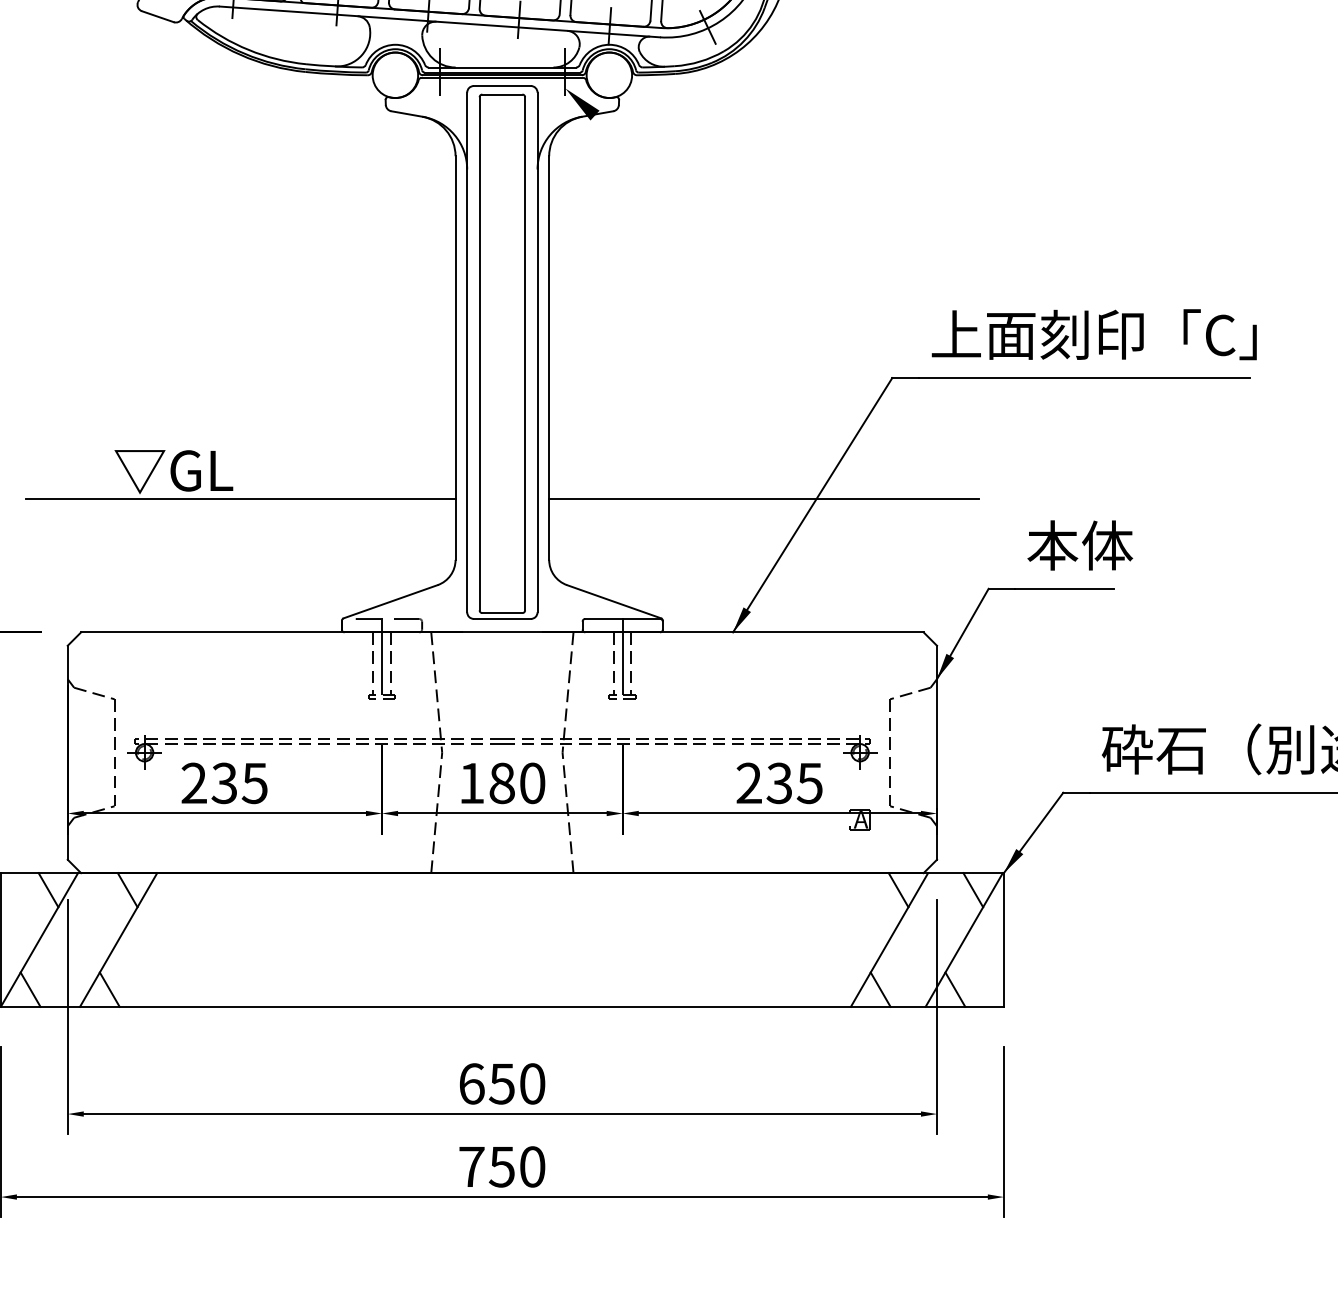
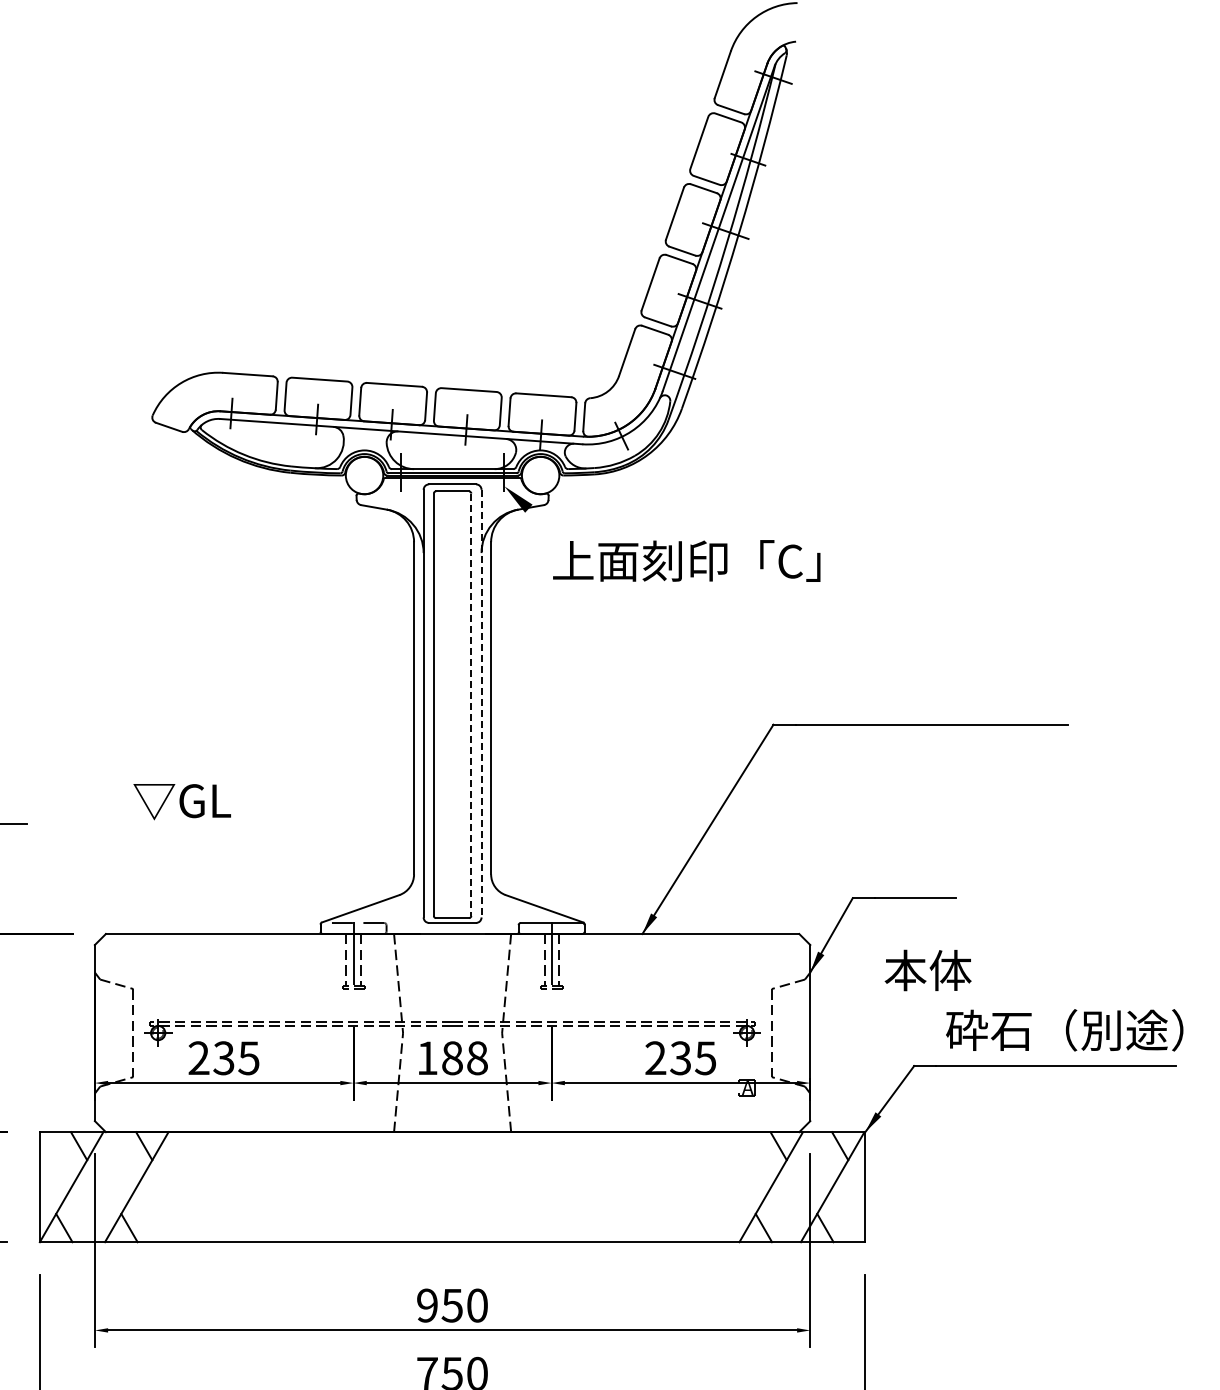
text: (1094, 334) -> (686, 560), moved
line: (537, 352) -> (481, 703), solid -> dashed
line: (525, 354) -> (471, 705), solid -> dashed
line: (241, 498) -> (237, 823), removed
line: (763, 498) -> (667, 823), removed
text: (1079, 545) -> (927, 970), moved
text: (532, 783) -> (477, 1058), 180 -> 188
text: (471, 1083) -> (427, 1305), 650 -> 950

